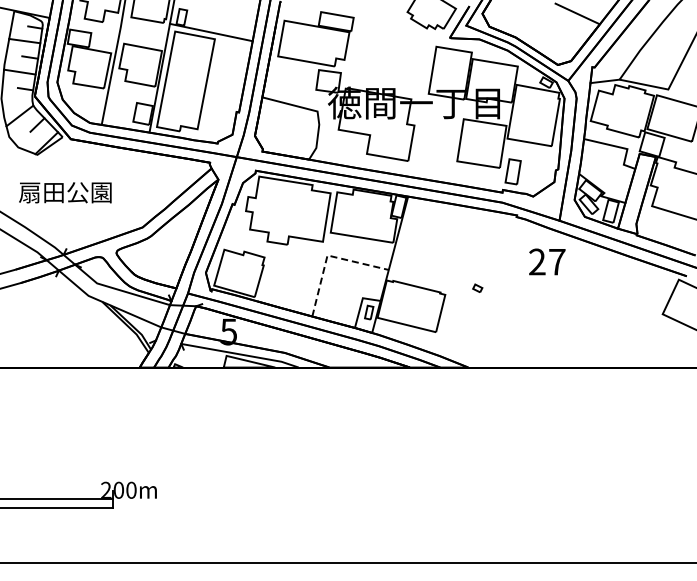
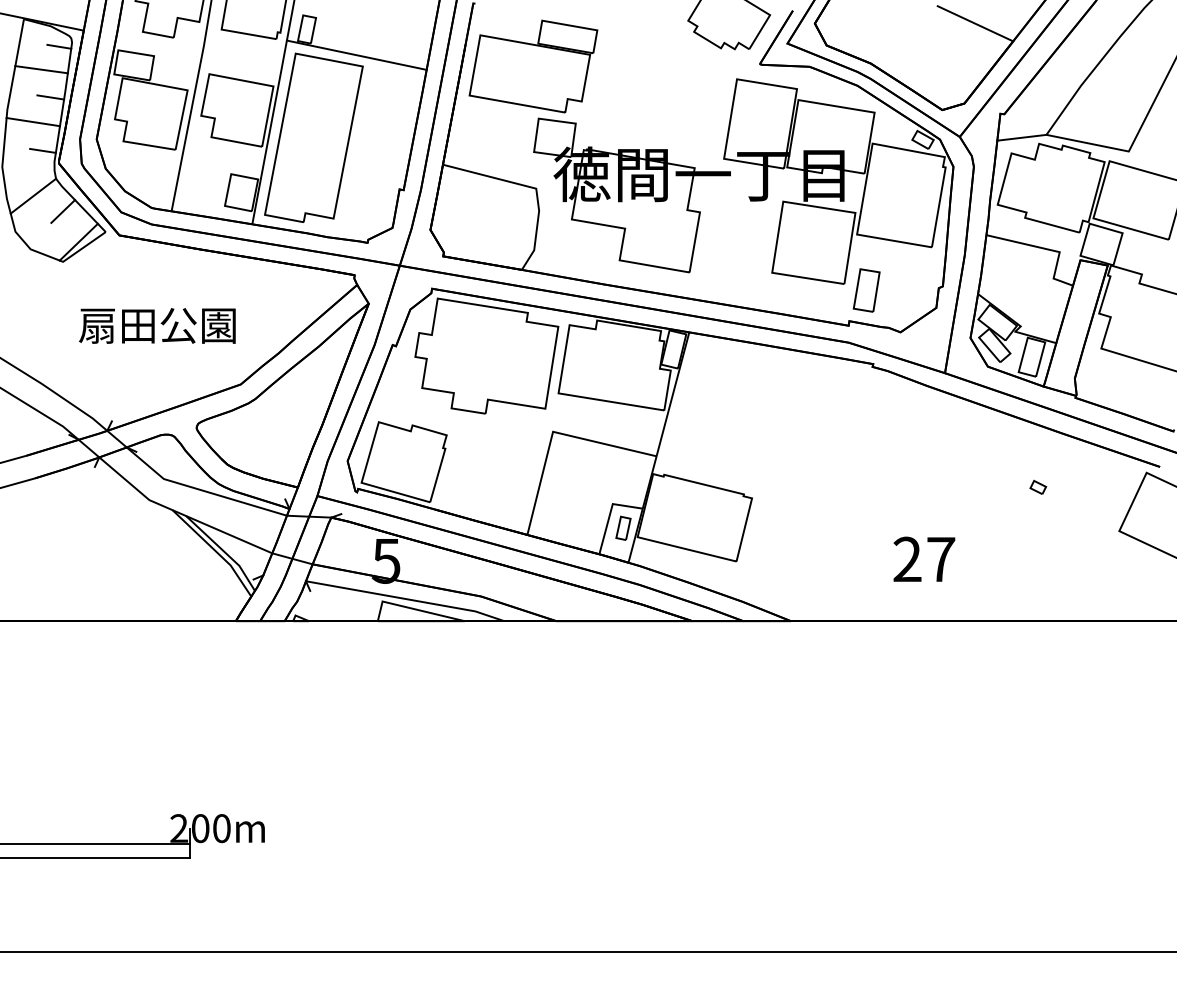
text: (65, 192) -> (157, 325), moved
line: (327, 255) -> (553, 431), dashed -> solid
text: (547, 261) -> (924, 558), moved
part: (477, 287) -> (1037, 485), moved

